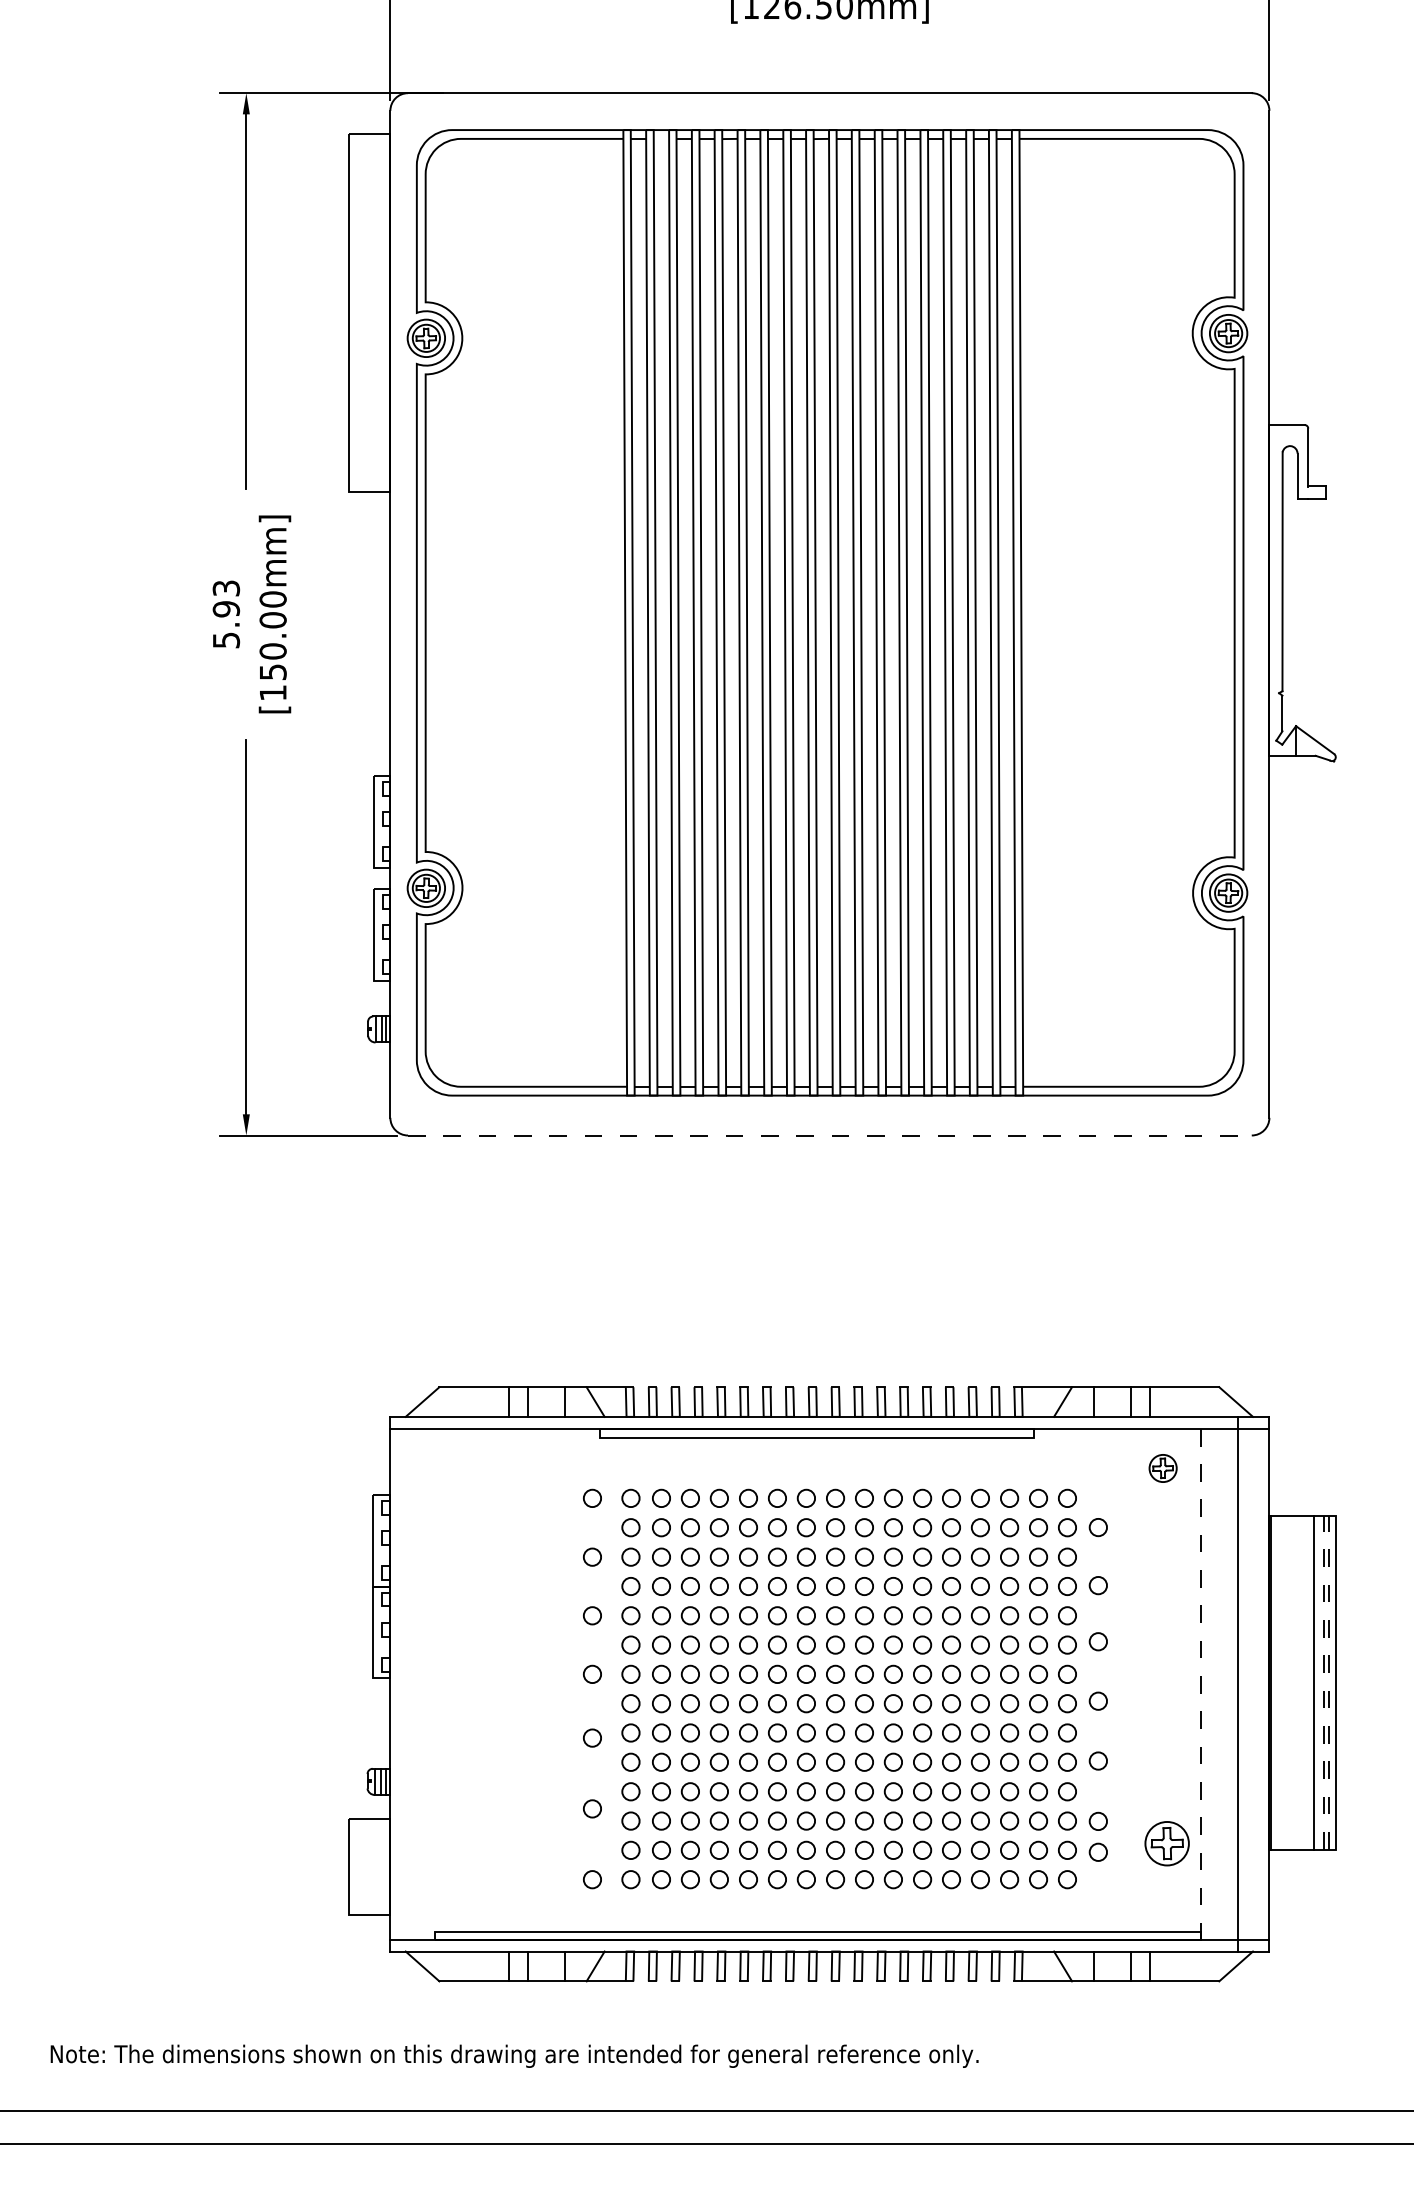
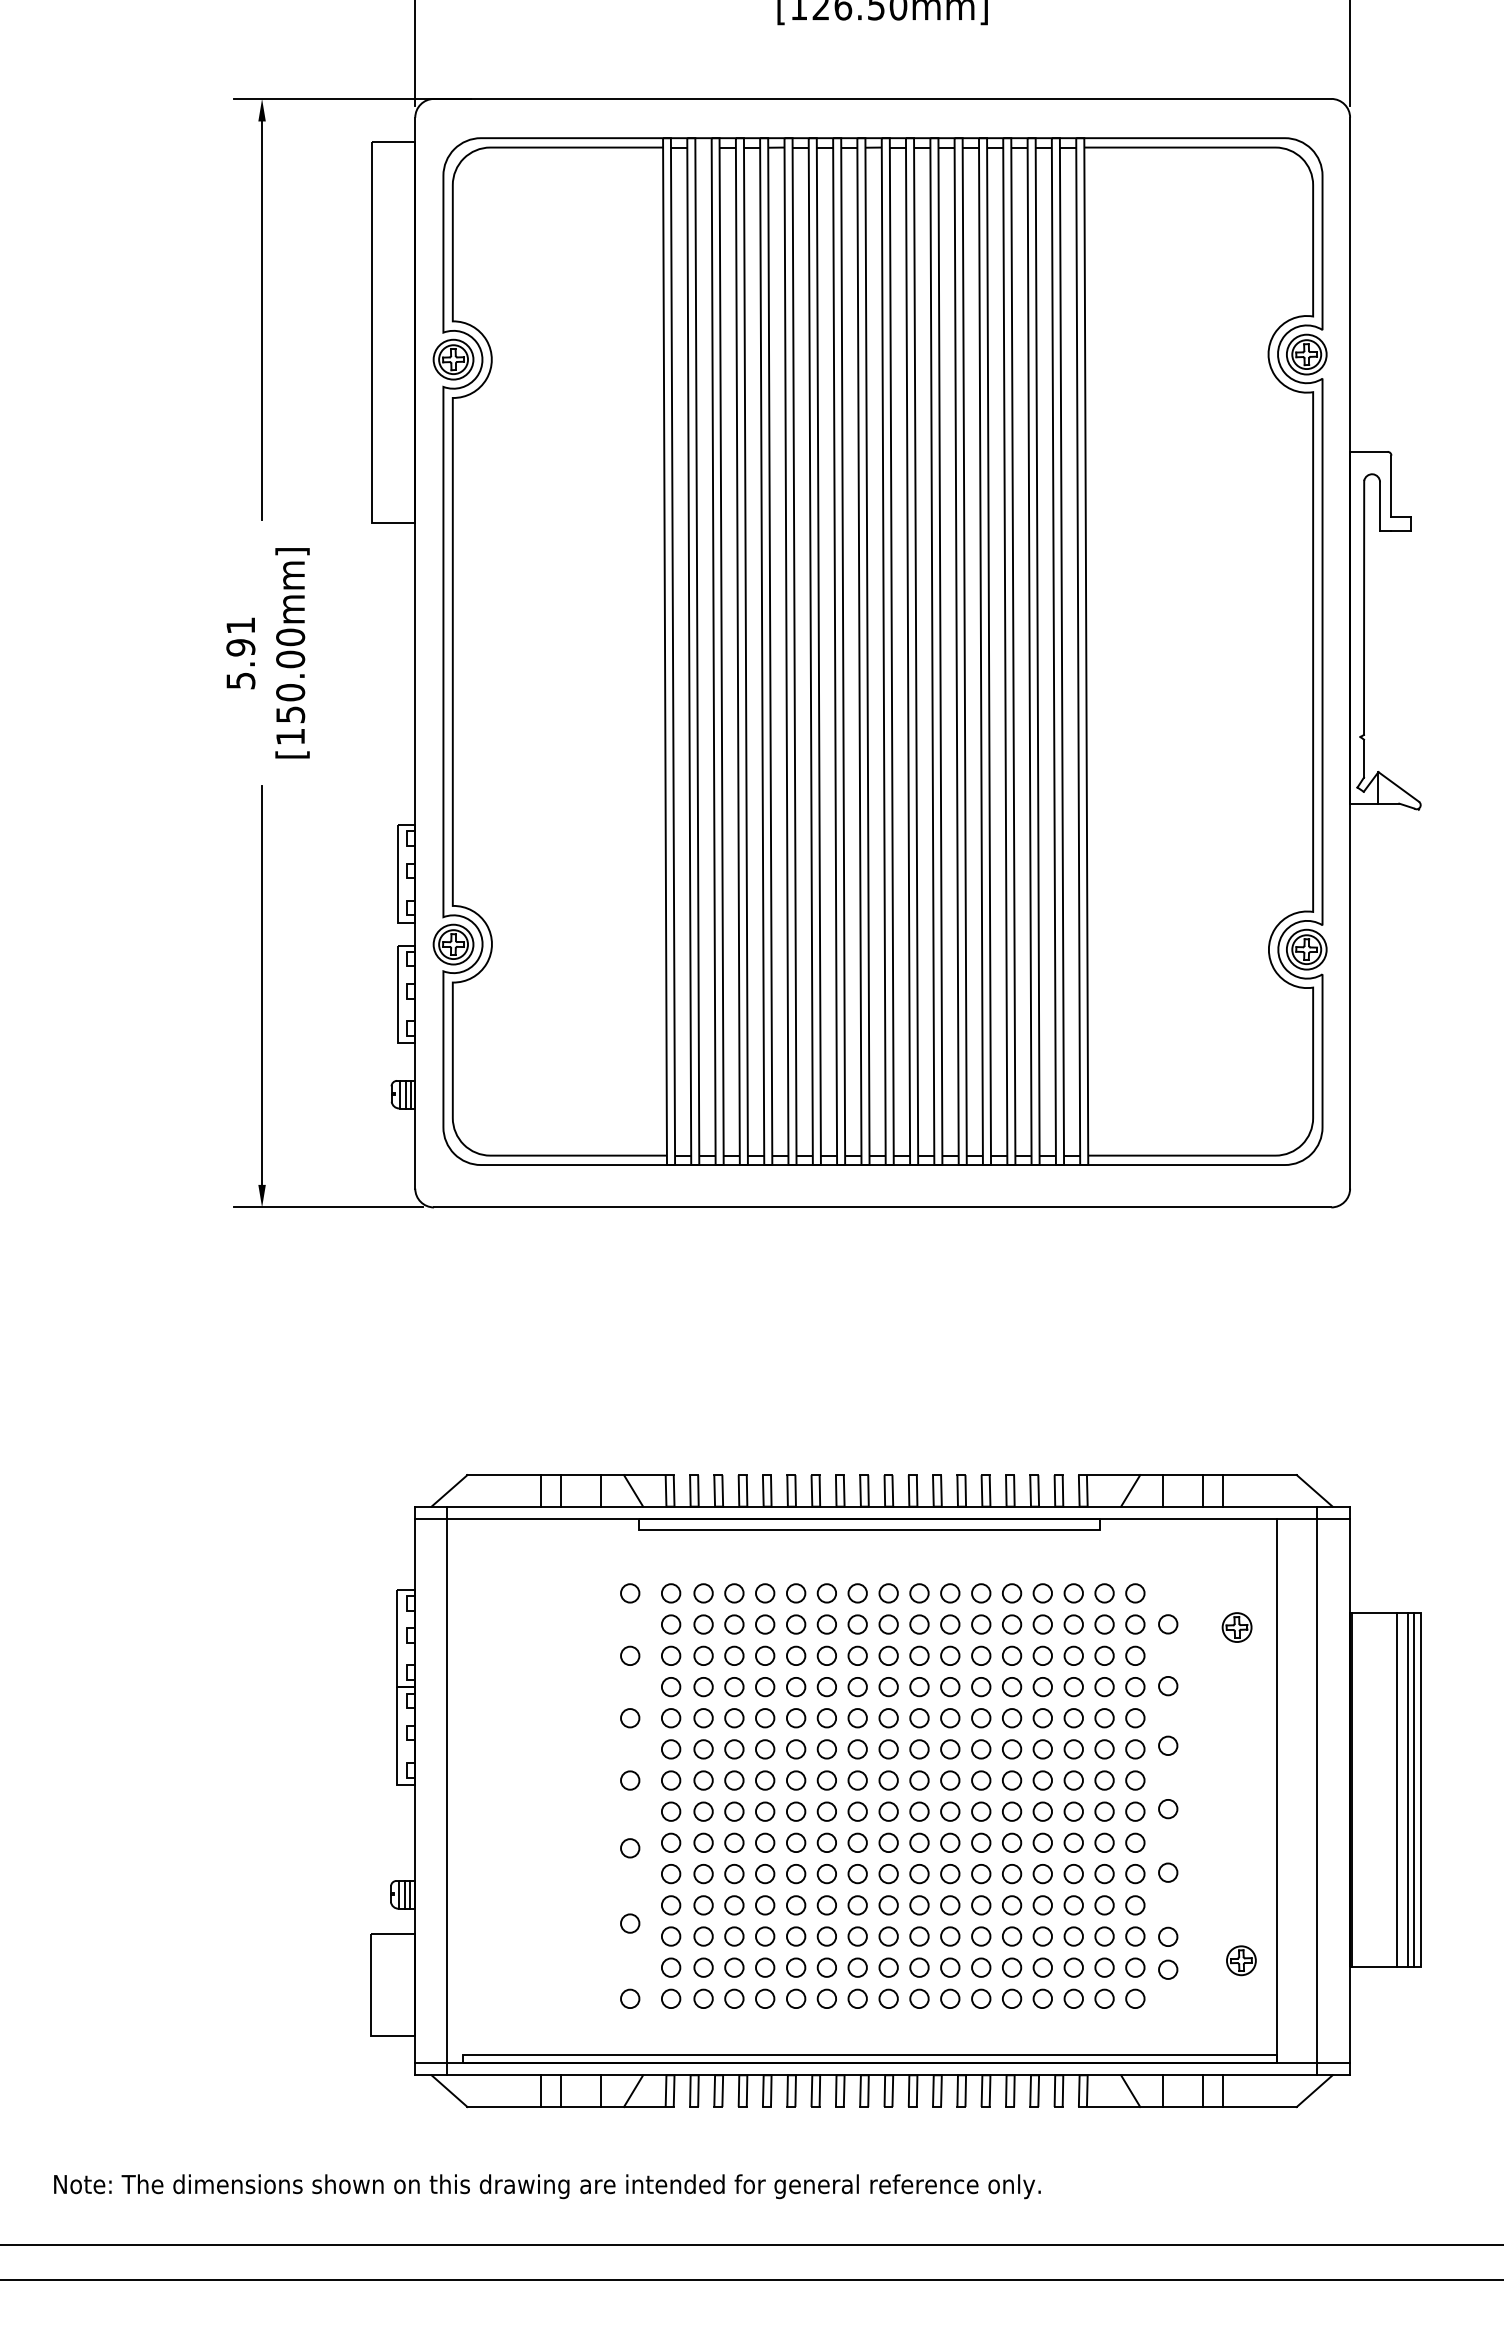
text: (226, 588) -> (240, 625), 5.93 -> 5.91
line: (829, 1135) -> (882, 1207), dashed -> solid
part: (1162, 1468) -> (1236, 1627), moved
line: (1323, 1682) -> (1407, 1789), dashed -> solid
line: (1329, 1682) -> (1413, 1789), dashed -> solid
line: (420, 1683) -> (447, 1790), added
line: (1201, 1683) -> (1277, 1790), dashed -> solid
part: (1167, 1843) -> (1241, 1960), size x0.62

